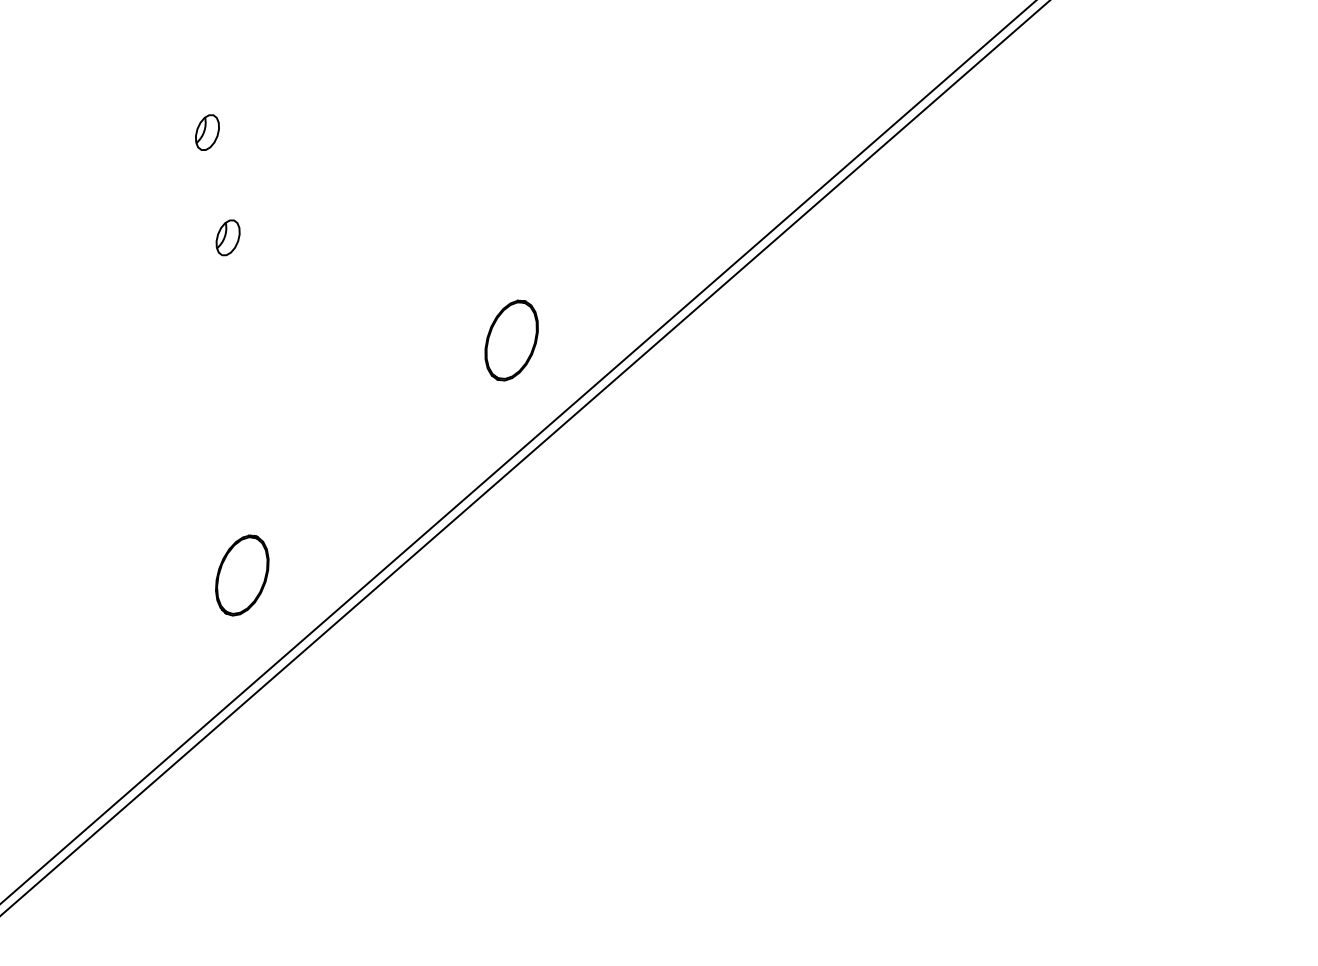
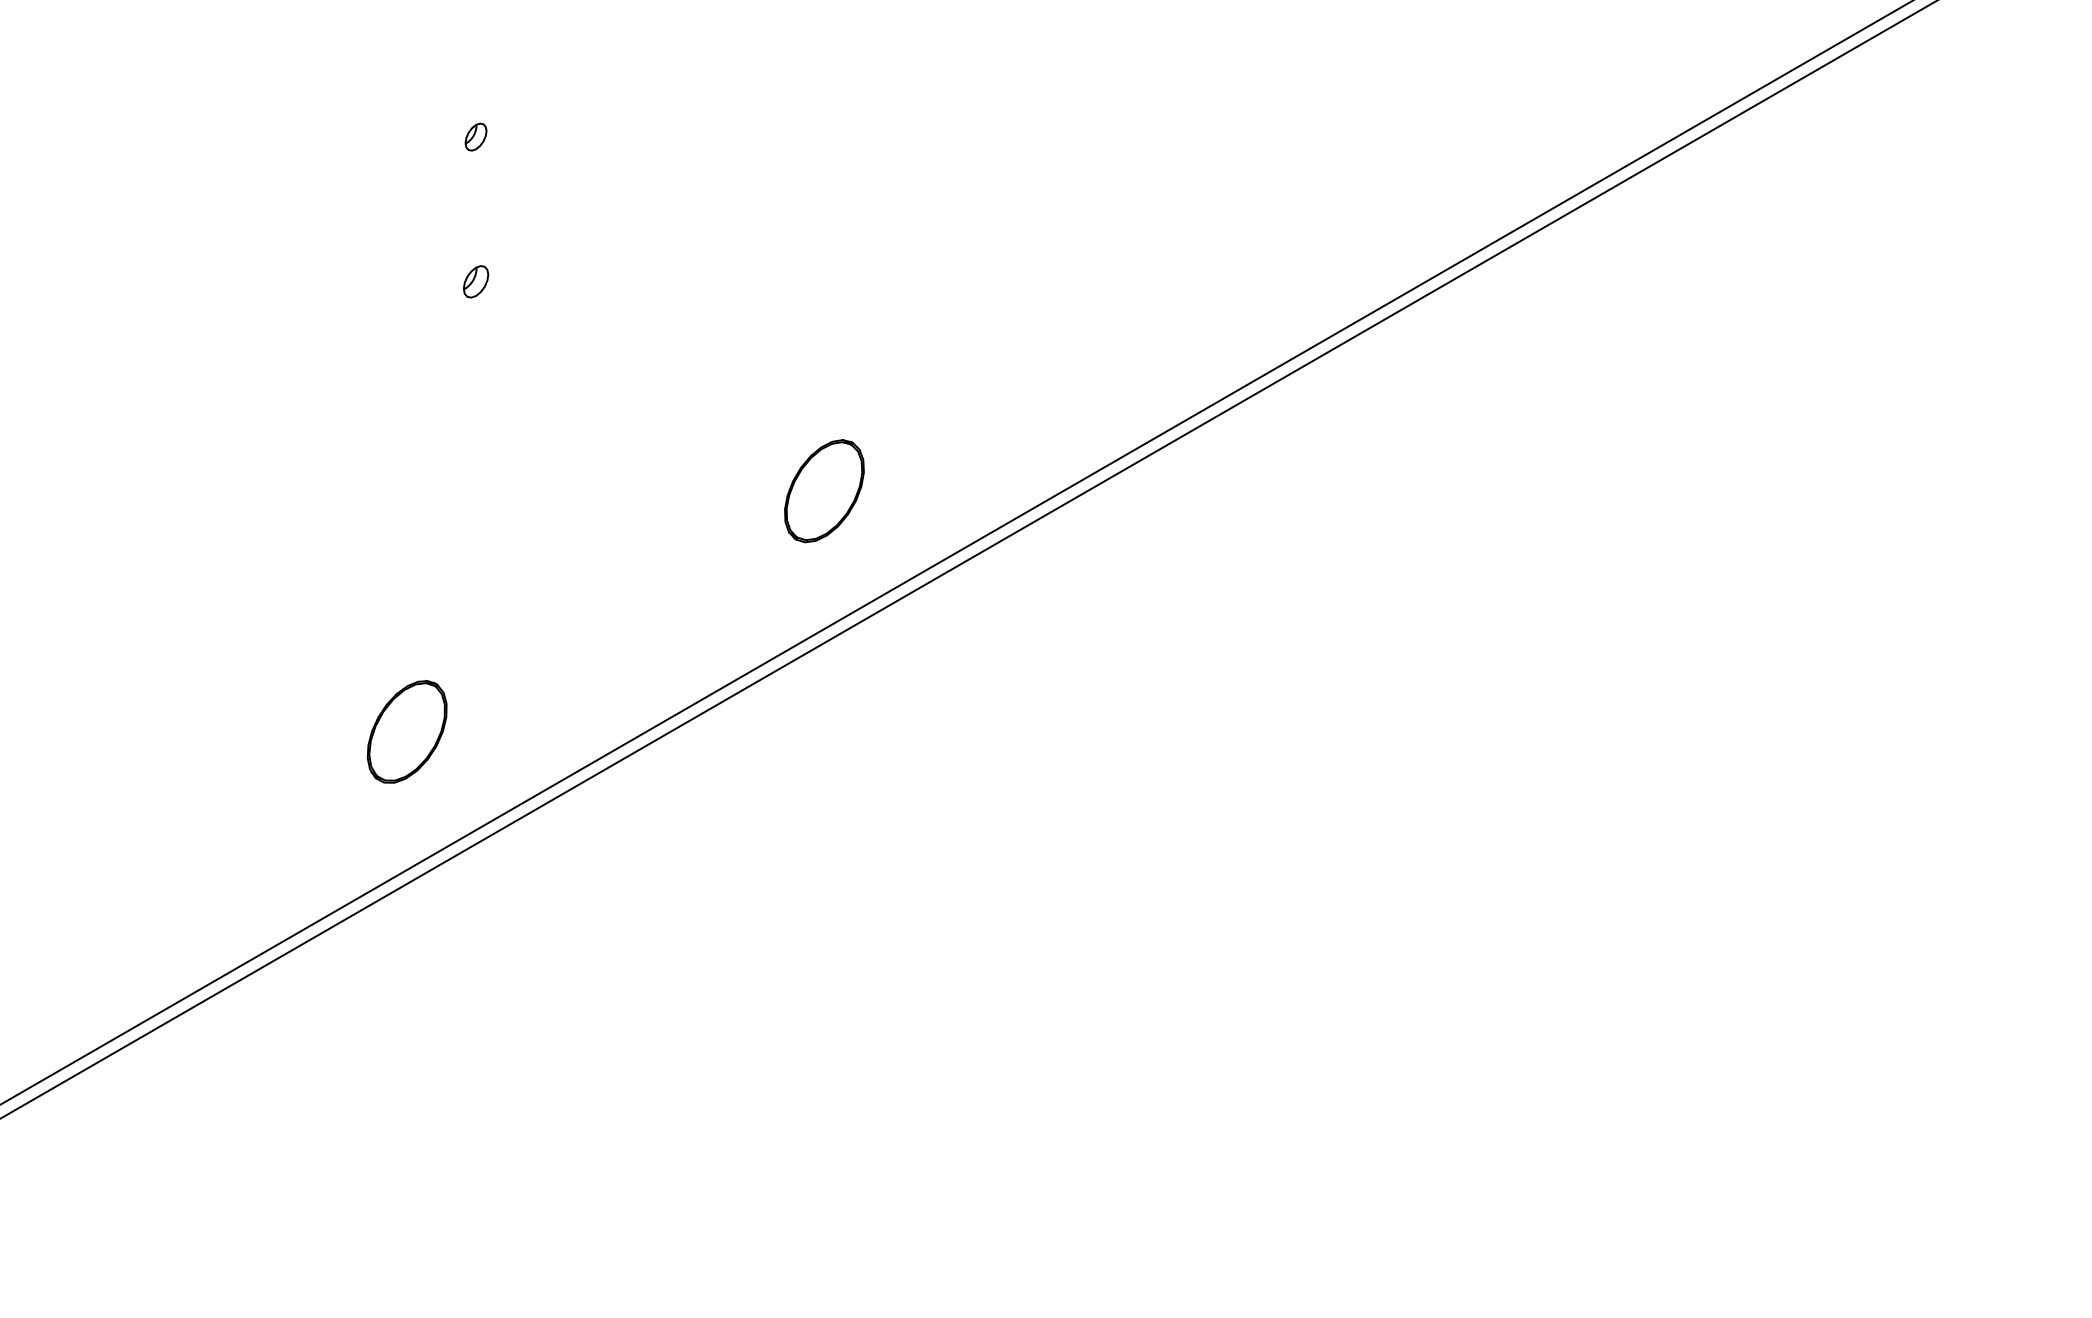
part: (206, 132) -> (475, 136), size x0.6
part: (227, 237) -> (475, 281), size x0.7

